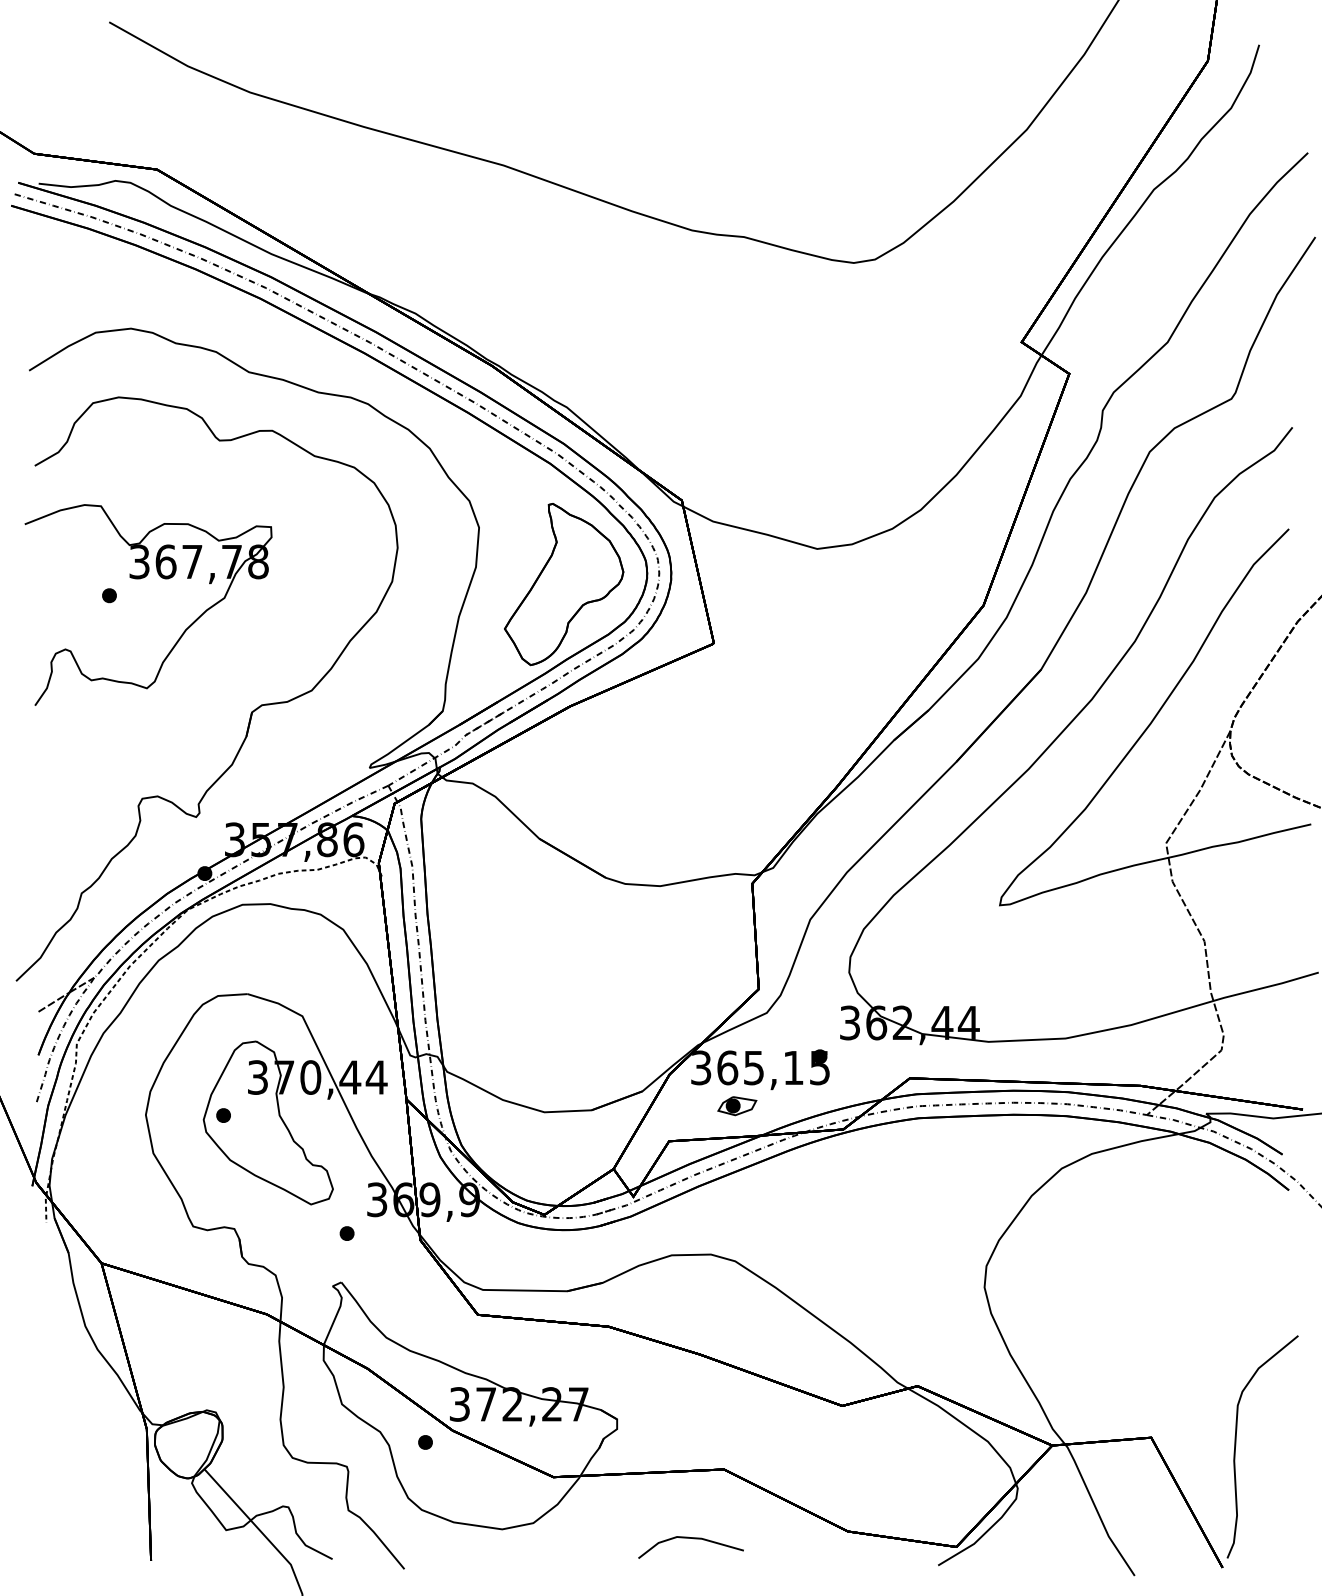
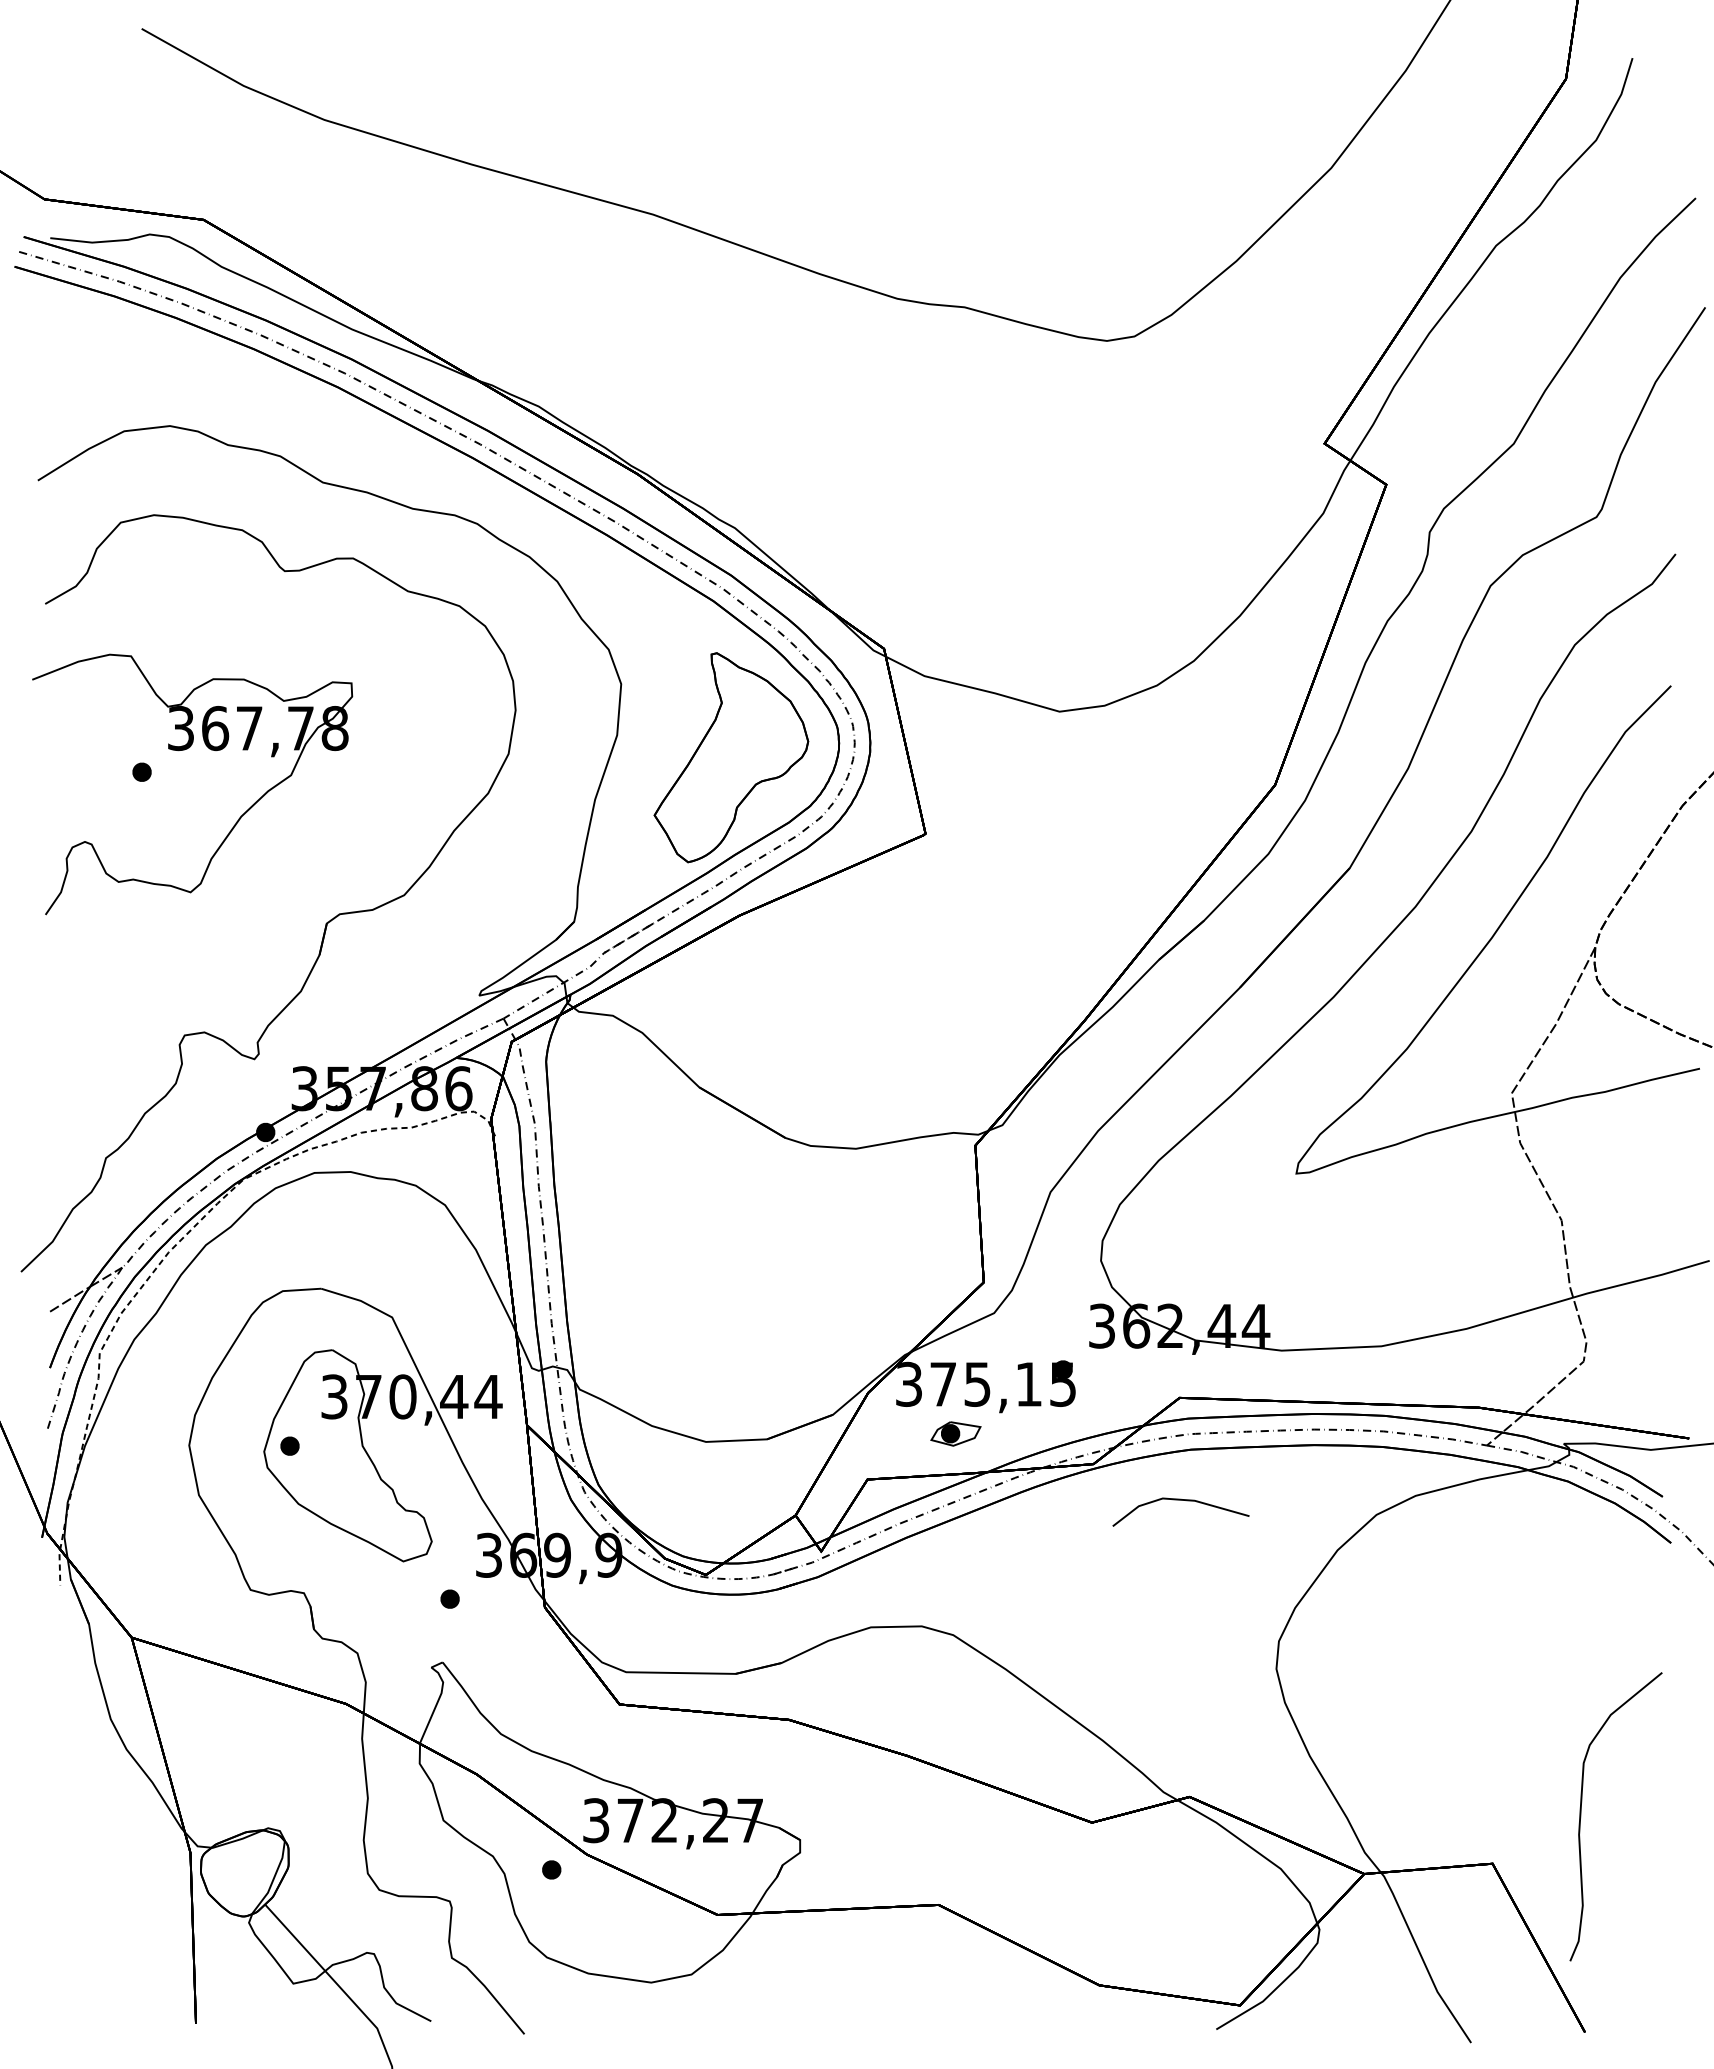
text: (727, 1067) -> (943, 1383), 365,15 -> 375,15
curve: (1236, 1446) -> (1581, 1816), moved
line: (690, 1538) -> (1180, 1500), moved

